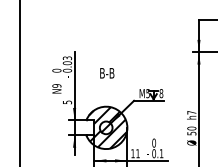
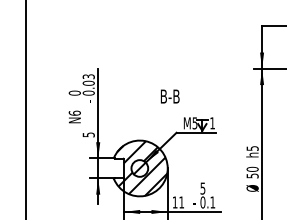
text: (106, 73) -> (169, 96), moved
text: (56, 85) -> (74, 112), N9 -> N6
text: (161, 93) -> (212, 123), 8 -> 1
text: (191, 112) -> (252, 148), h7 -> h5
text: (153, 143) -> (202, 188), 0 -> 5

